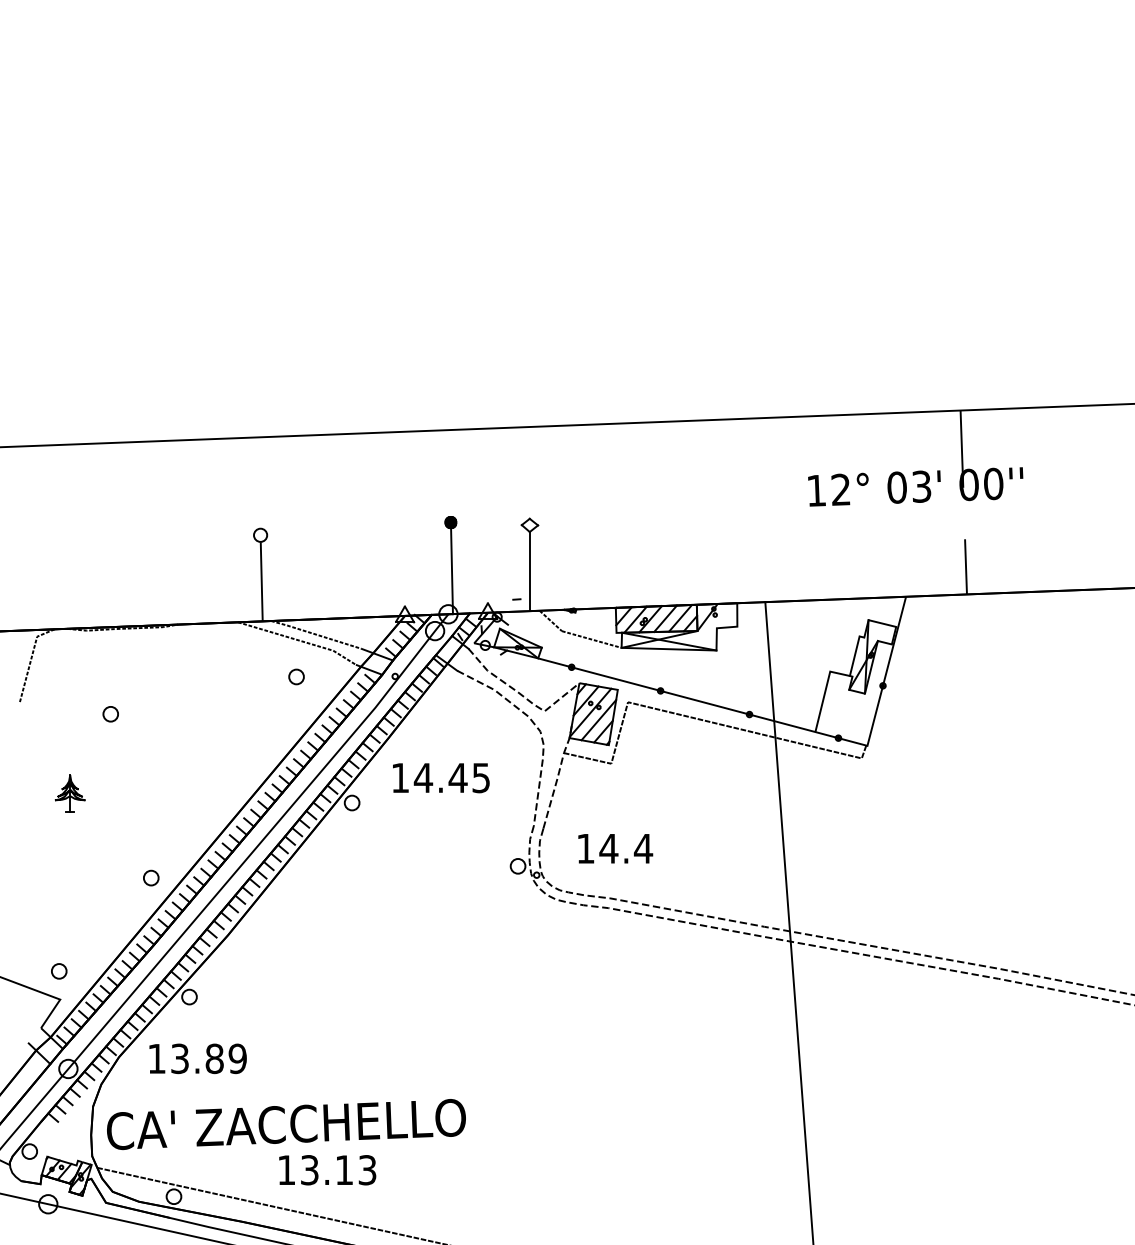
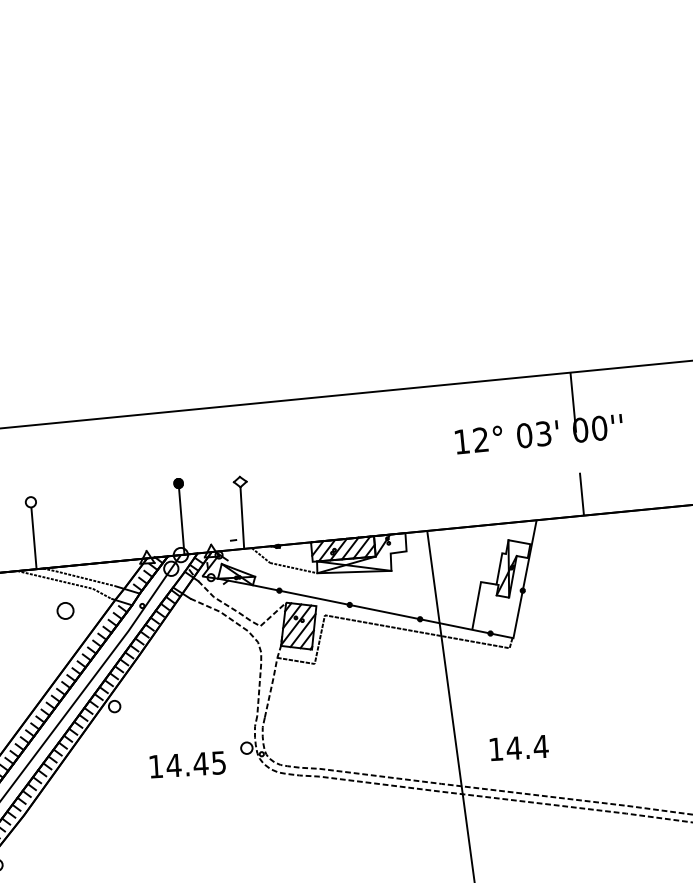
part: (296, 676) -> (65, 610), size x1.4
text: (441, 778) -> (187, 765), moved
text: (615, 848) -> (519, 747), moved

